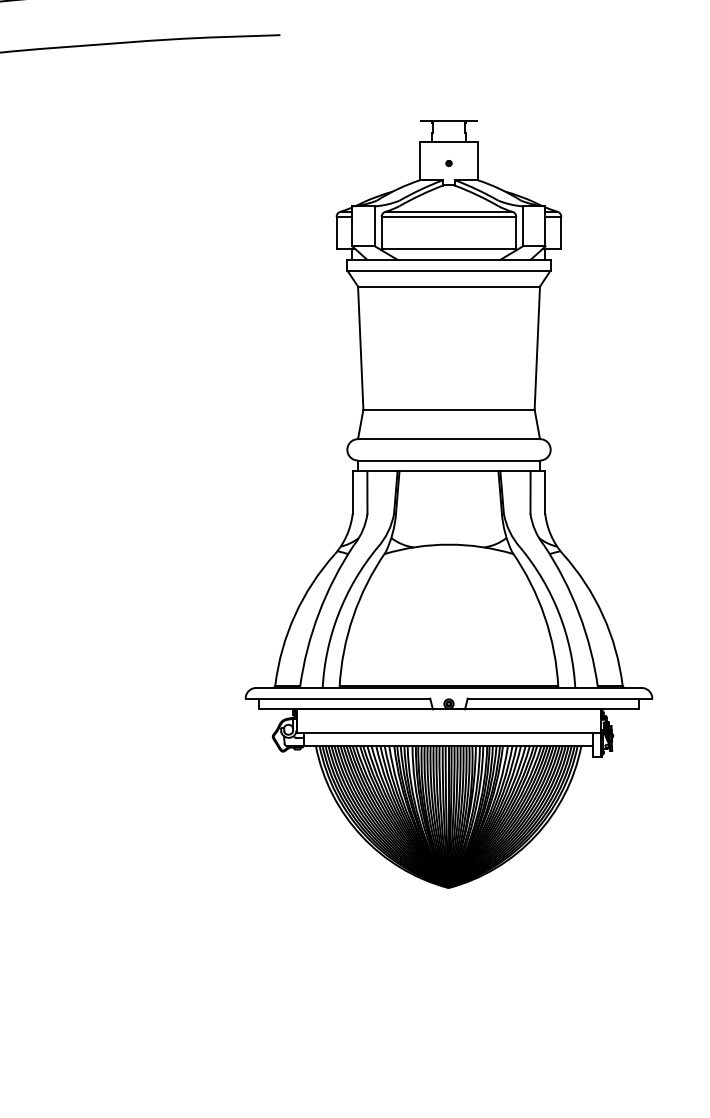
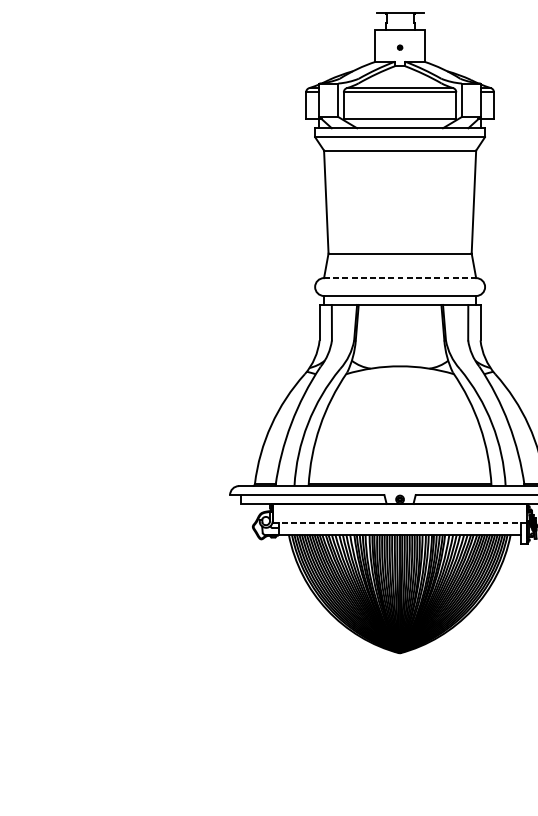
line: (449, 439) -> (400, 278), solid -> dashed
line: (449, 732) -> (400, 523), solid -> dashed

